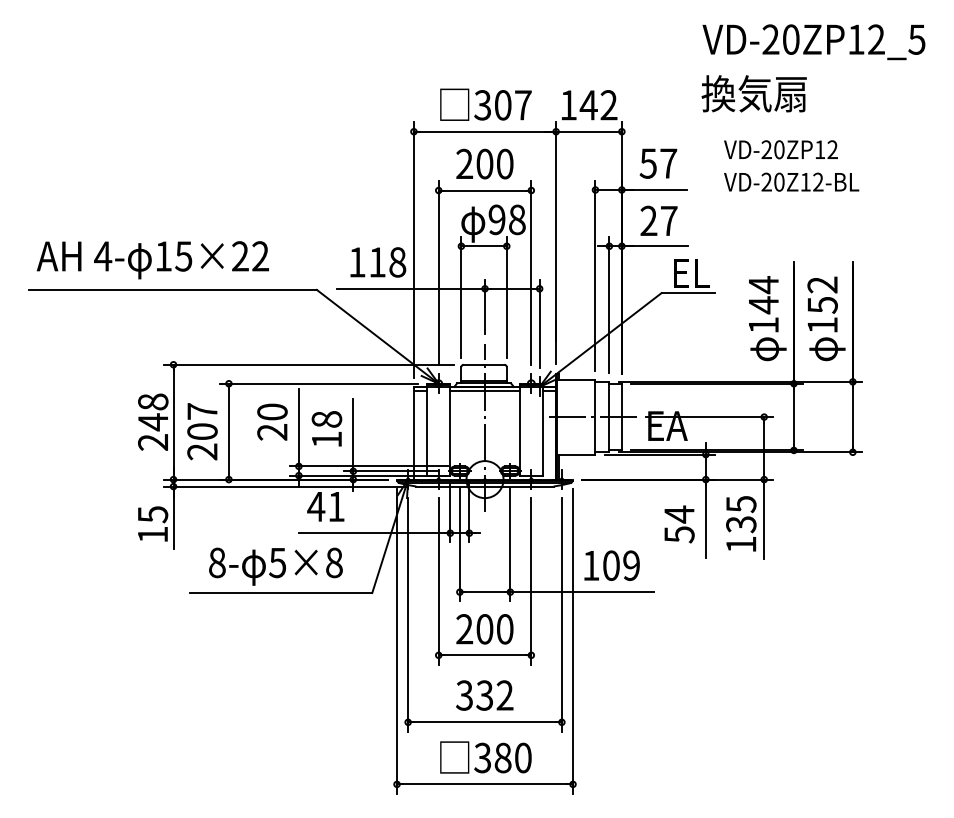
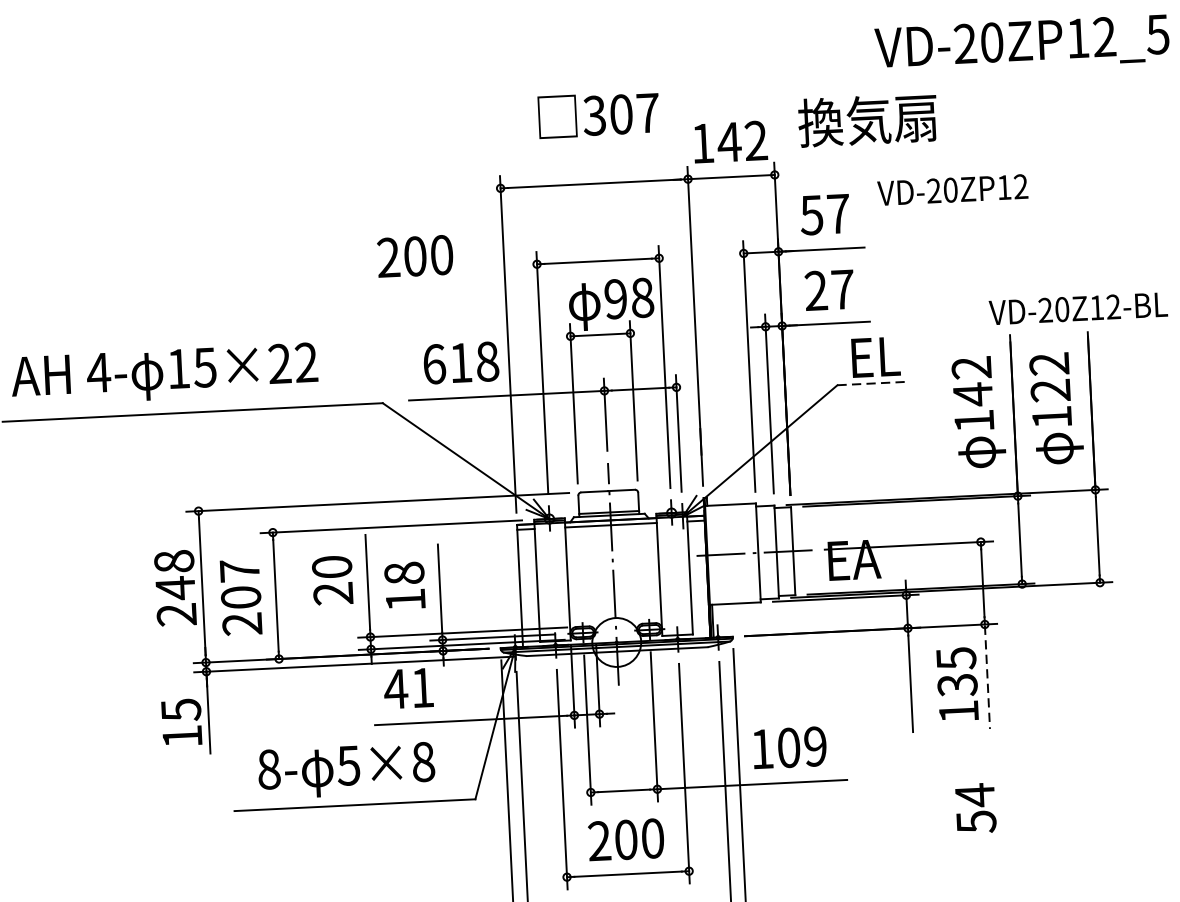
text: (753, 93) -> (866, 119), moved
text: (485, 104) -> (598, 114), moved
text: (780, 149) -> (952, 189), moved
text: (484, 163) -> (414, 255), moved
text: (791, 181) -> (1078, 307), moved
text: (357, 262) -> (434, 364), 118 -> 618
text: (763, 285) -> (971, 368), 144 -> 142
line: (688, 293) -> (873, 383), solid -> dashed
text: (822, 304) -> (1050, 389), 152 -> 122
line: (764, 520) -> (987, 678), solid -> dashed
text: (679, 524) -> (975, 808), moved

